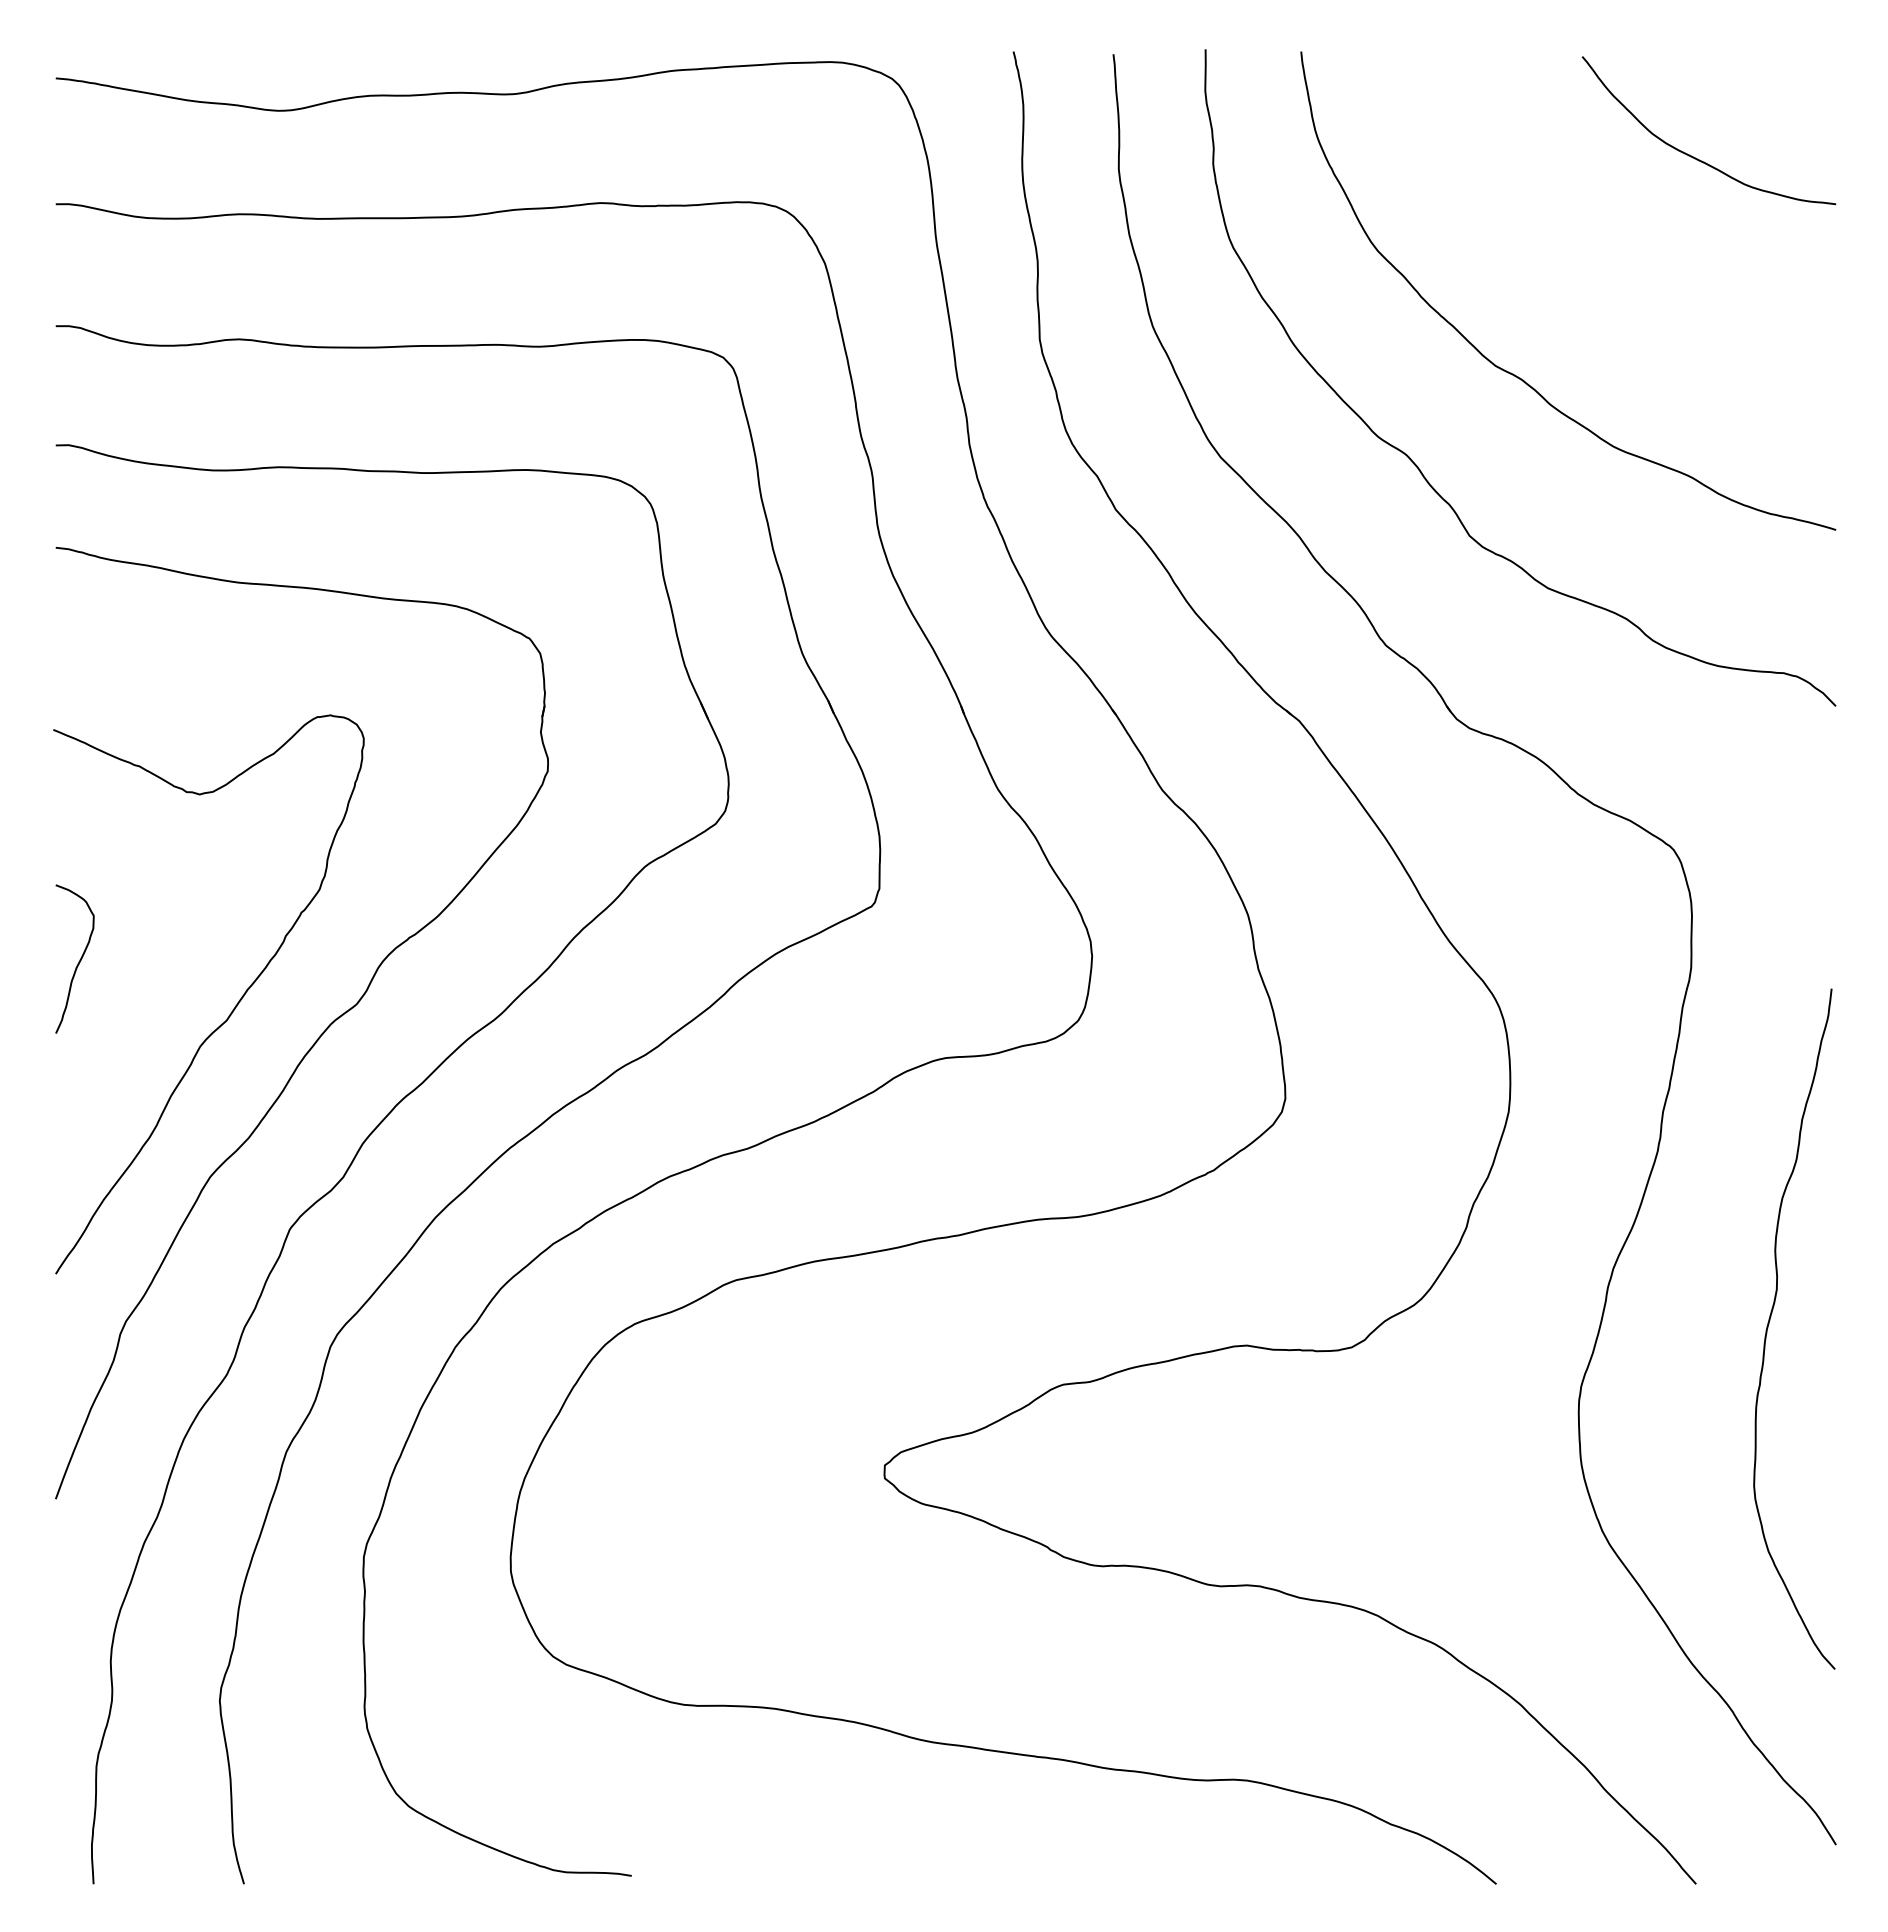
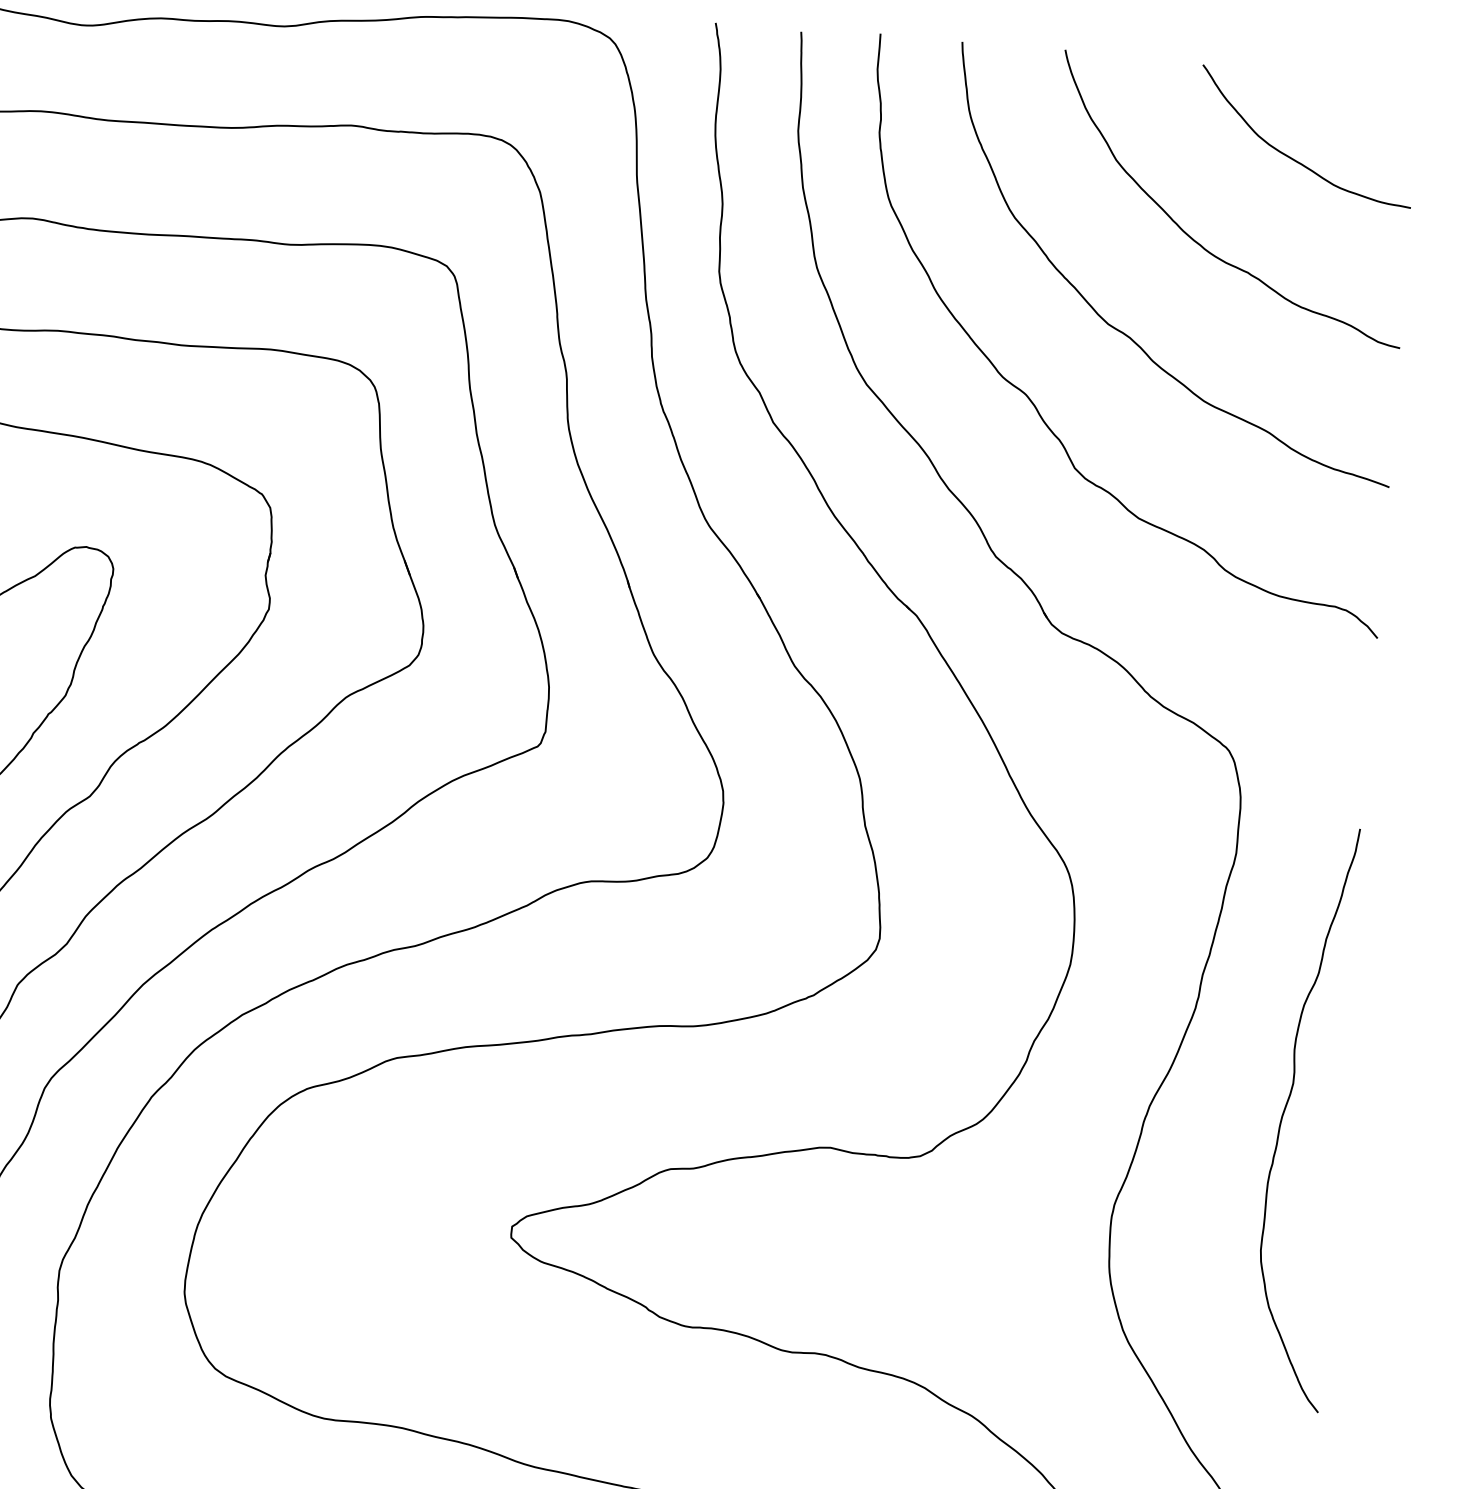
curve: (1593, 263) -> (1199, 242), added
curve: (1770, 1320) -> (1285, 1109), moved

